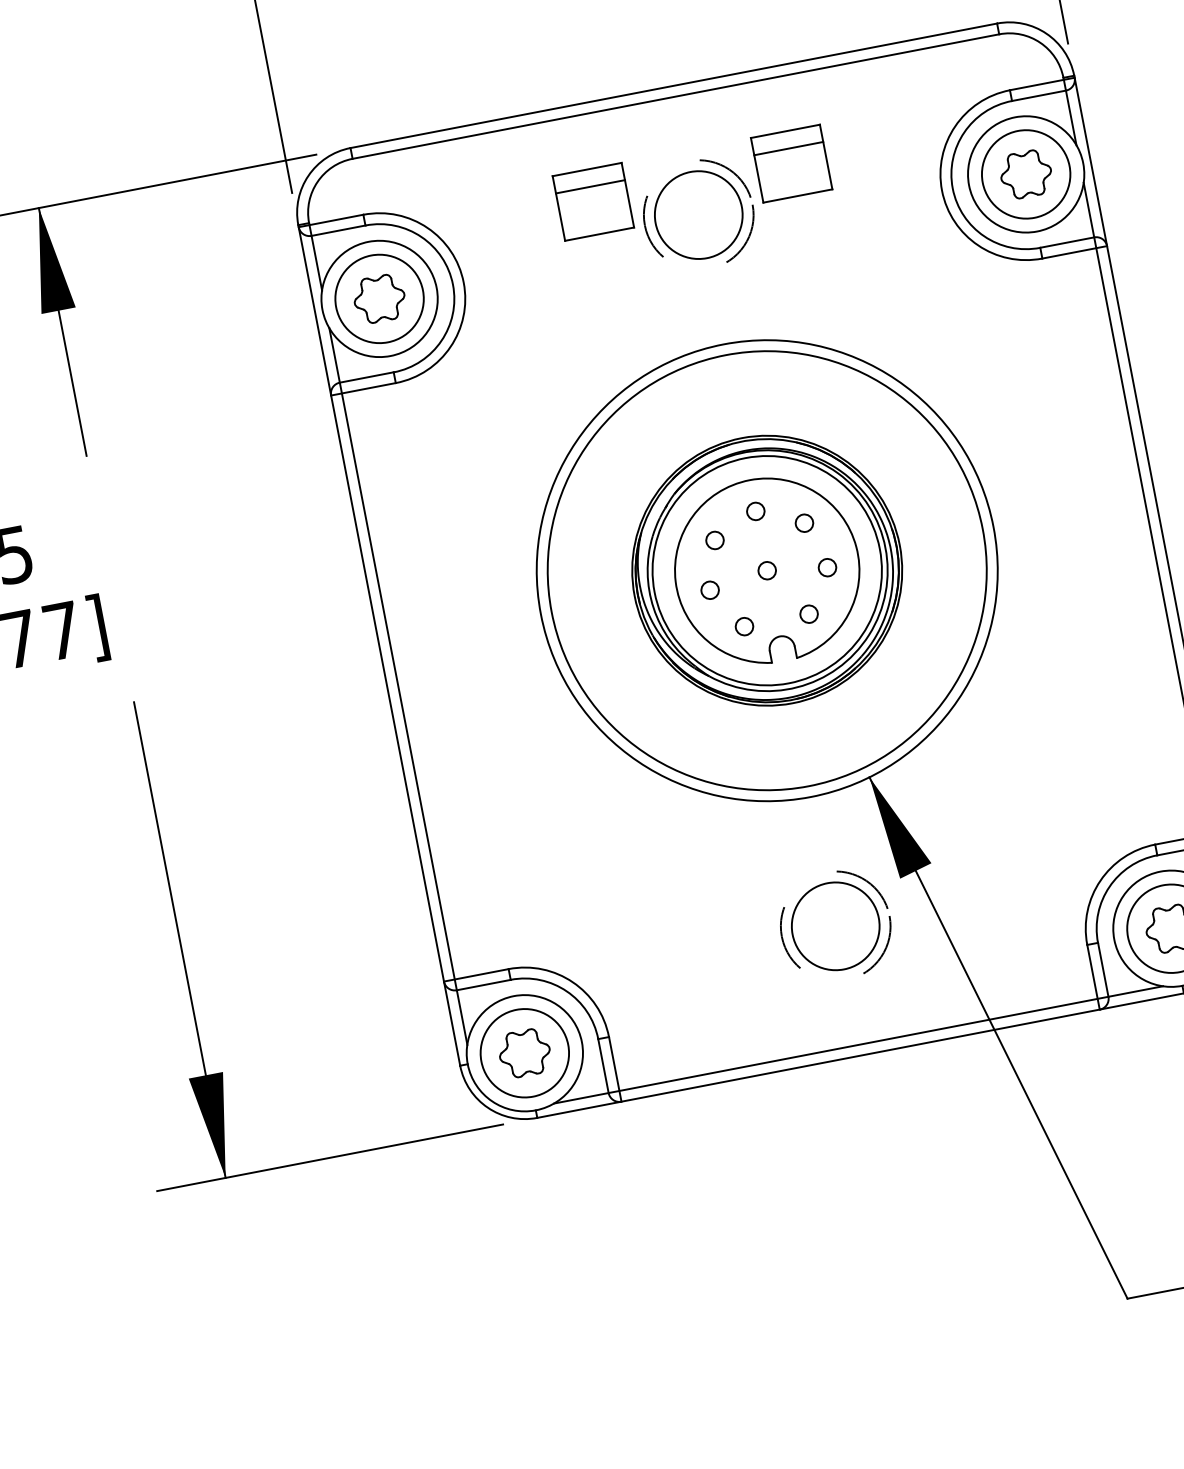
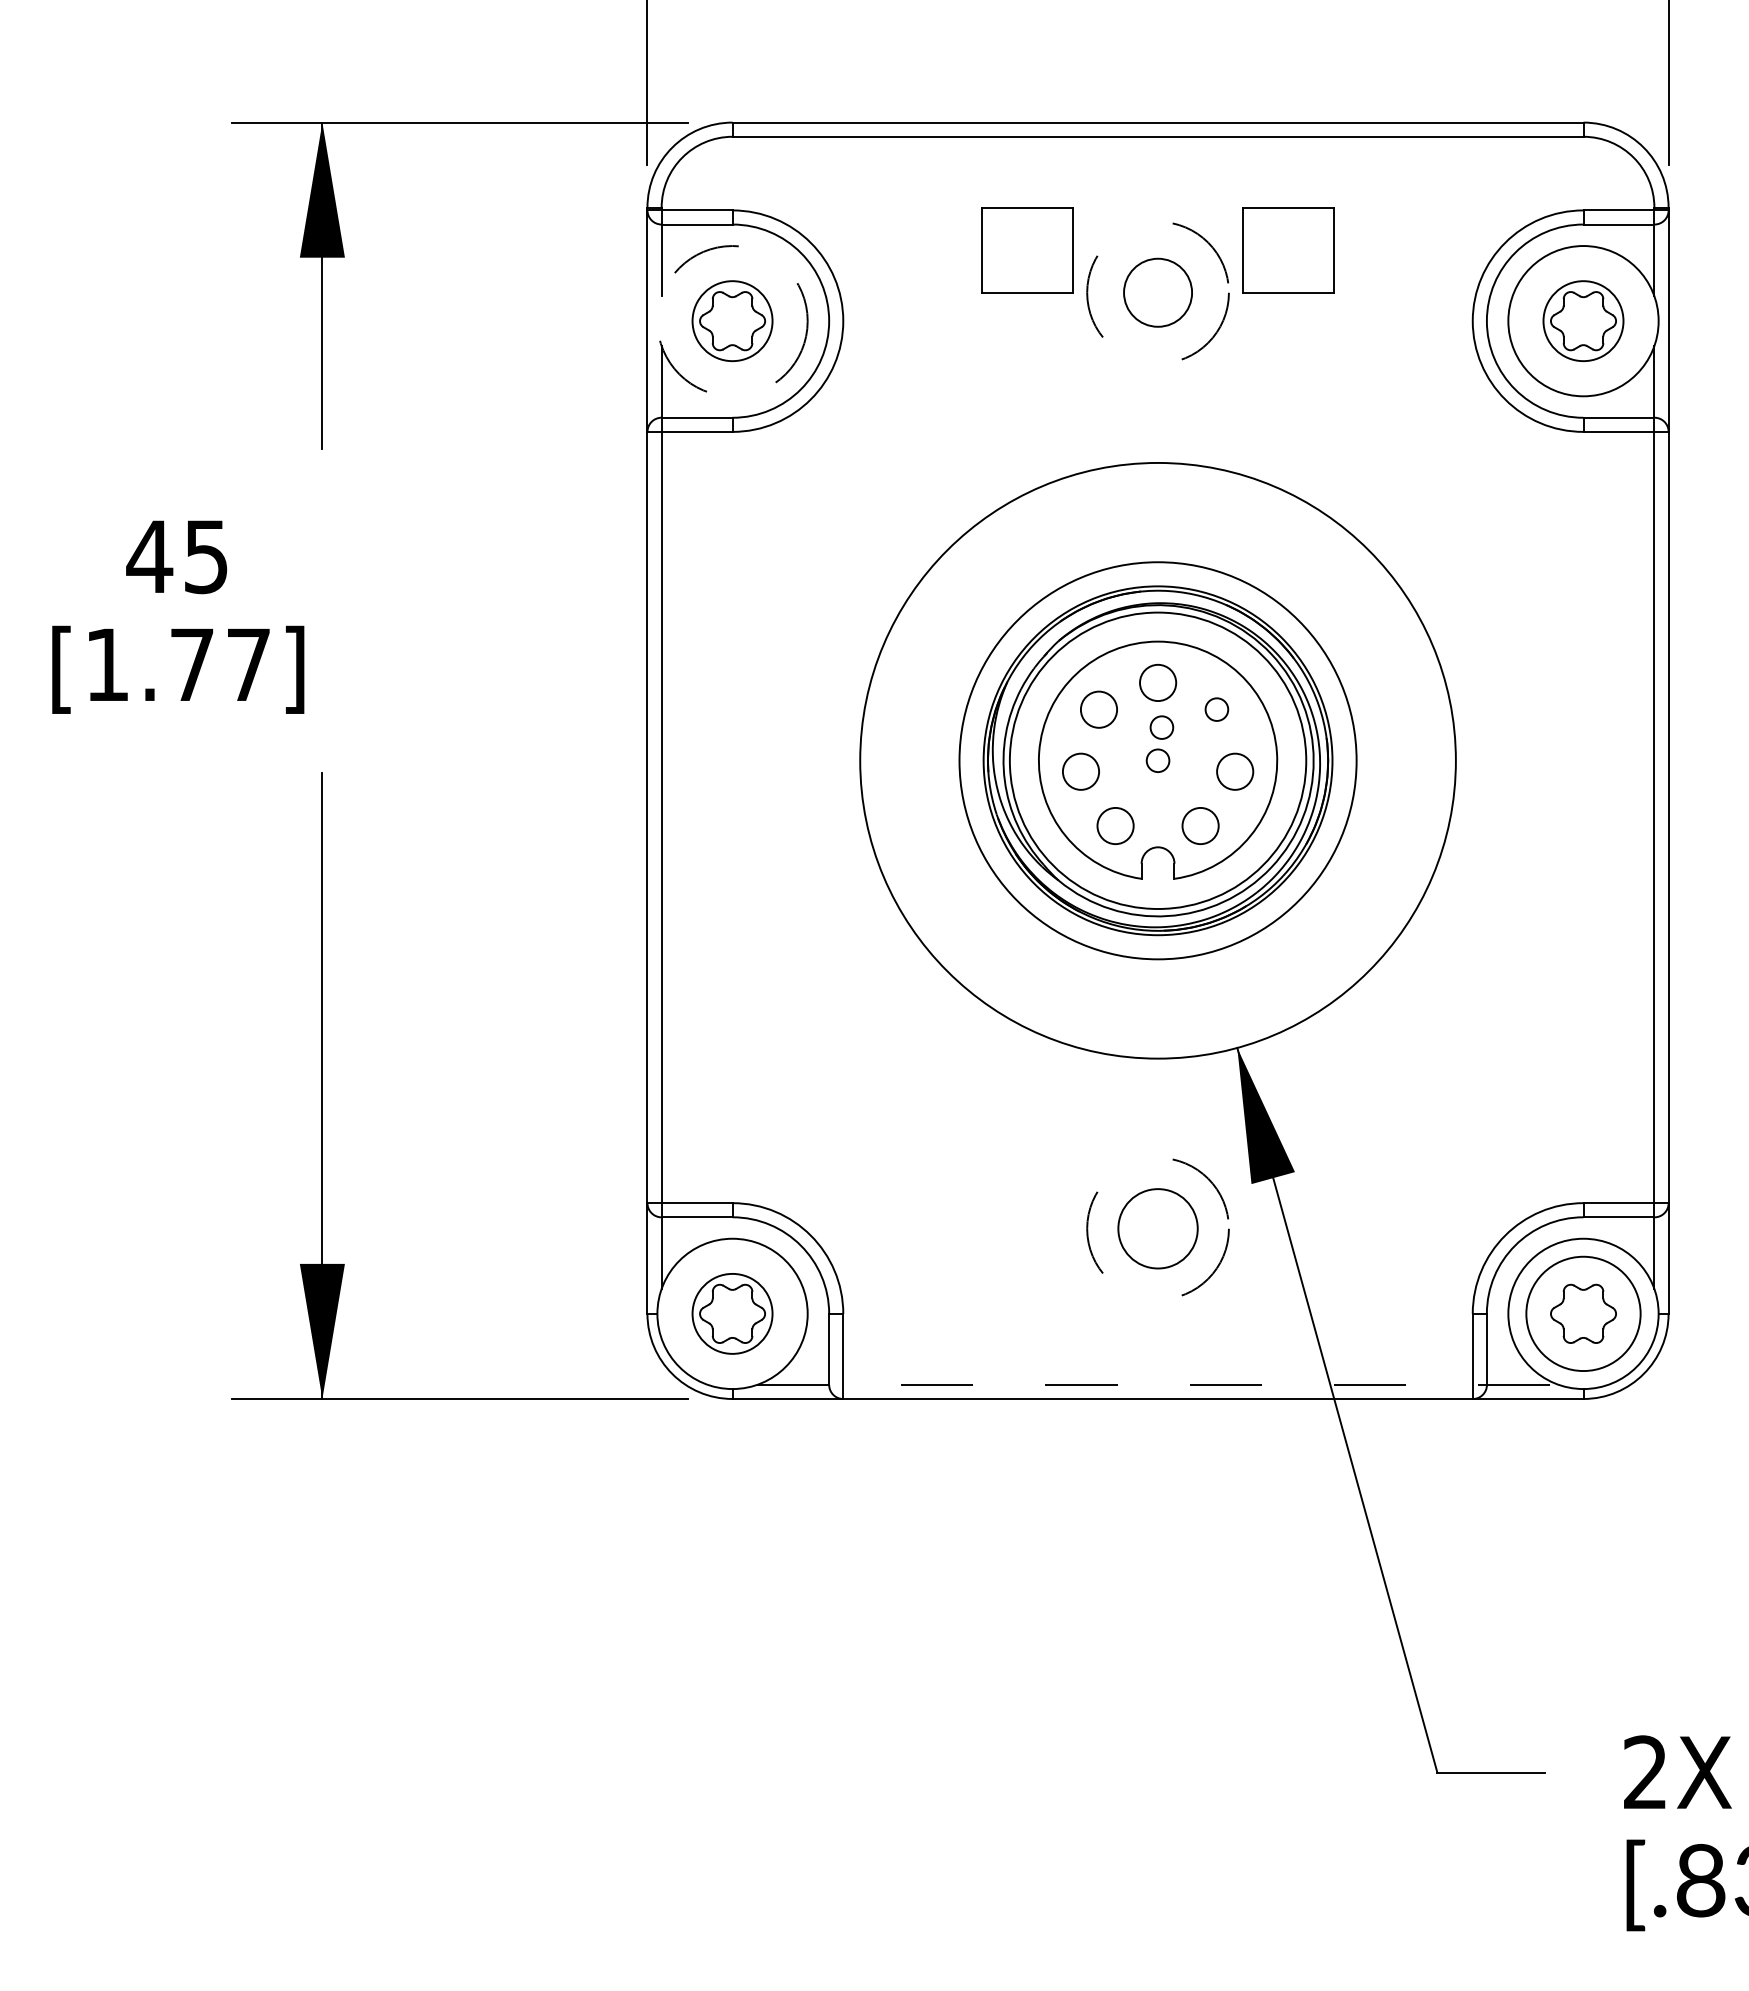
line: (788, 148) -> (1288, 230), removed
circle: (1026, 174) -> (1583, 321), size x0.7
line: (590, 186) -> (1027, 230), removed
circle: (698, 214) -> (1157, 292), size x0.6
circle: (379, 299) -> (732, 321), size x0.7
circle: (379, 299) -> (732, 321), solid -> dashed
circle: (755, 511) -> (1157, 682), size x1.6
circle: (715, 540) -> (1099, 709), size x1.6
circle: (764, 544) -> (1161, 727), added
circle: (827, 567) -> (1235, 771), size x1.6
circle: (766, 570) -> (1157, 760), size x0.7
circle: (709, 590) -> (1080, 771), size x1.6
circle: (809, 614) -> (1200, 826), size x1.6
circle: (744, 626) -> (1115, 826), size x1.6
circle: (835, 926) -> (1157, 1228), size x0.7
line: (858, 1044) -> (1158, 1384), solid -> dashed
circle: (524, 1052) -> (732, 1313), size x0.7

